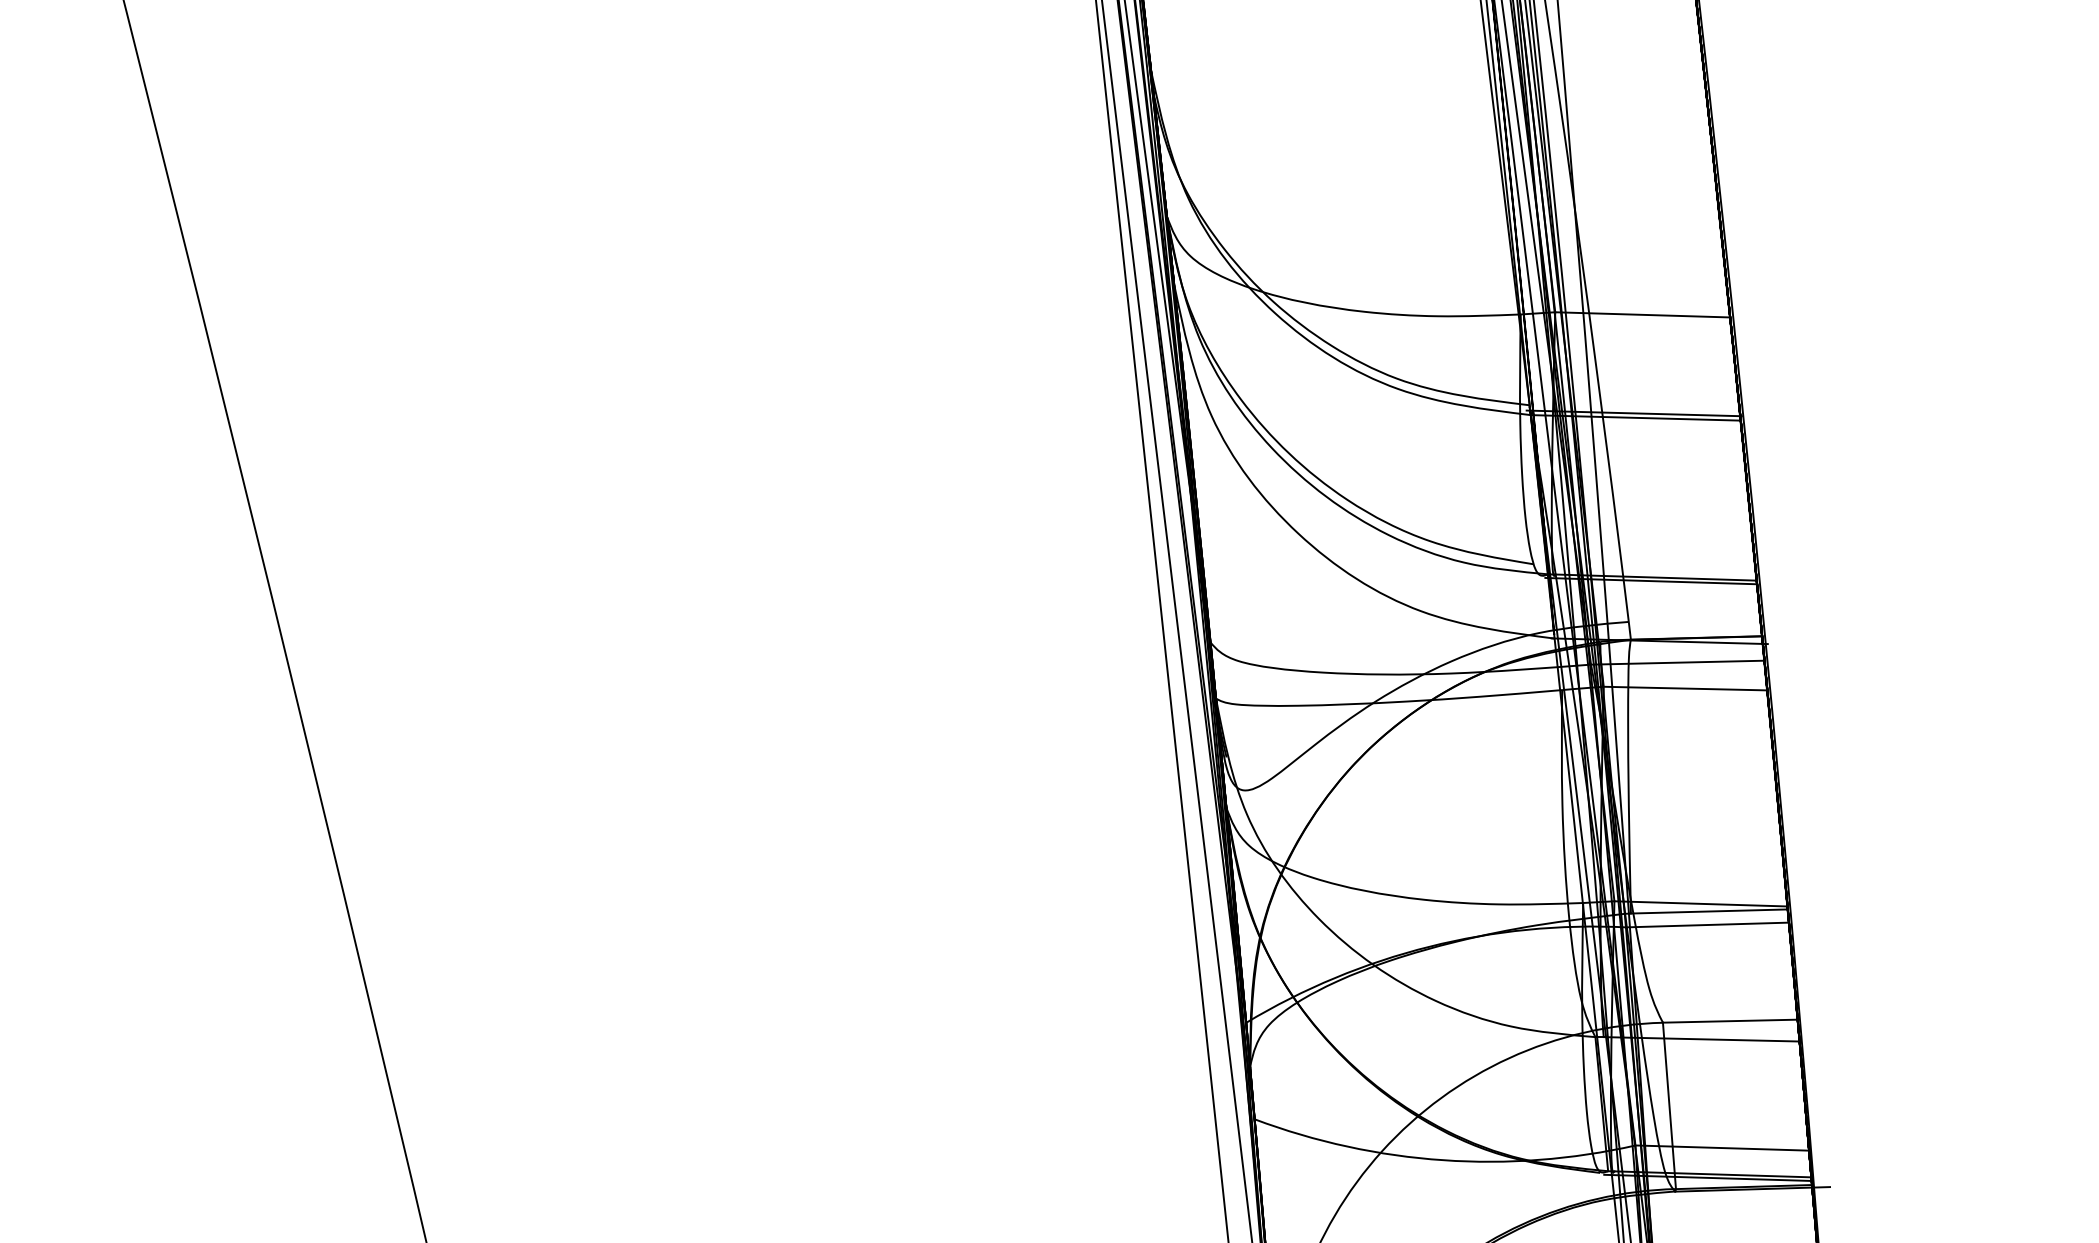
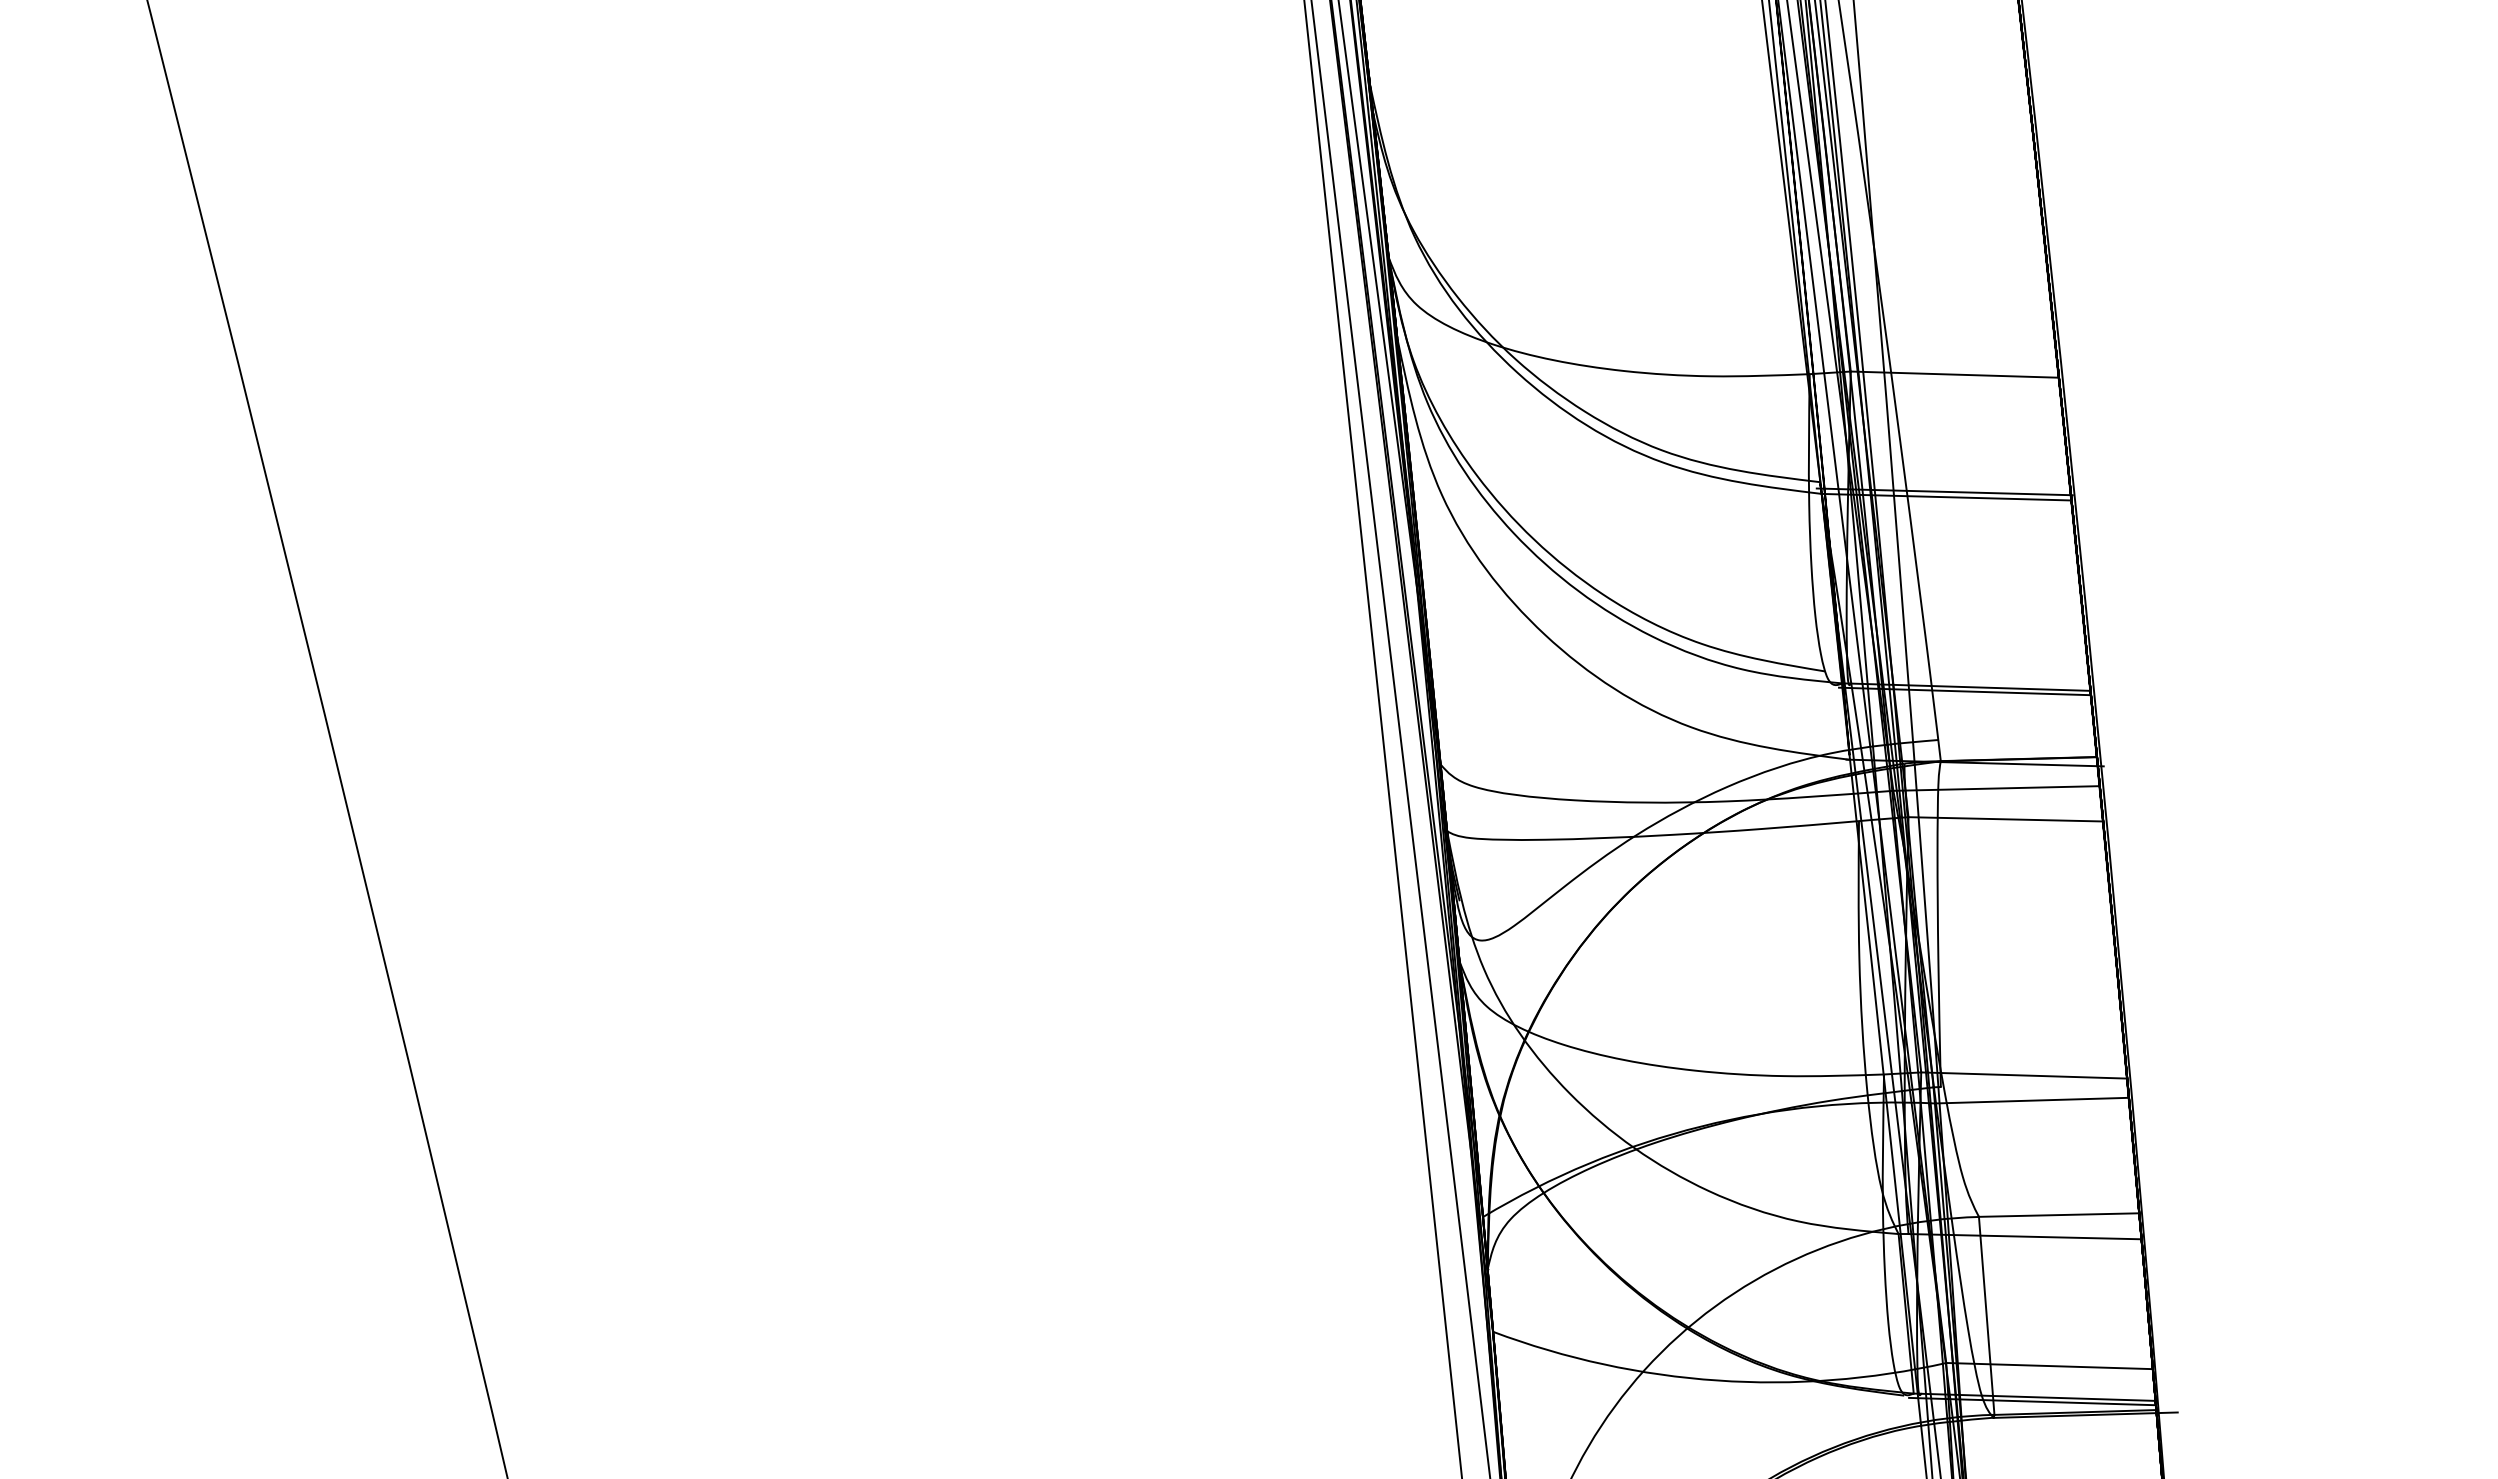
line: (1708, 911) -> (2033, 1084), removed

